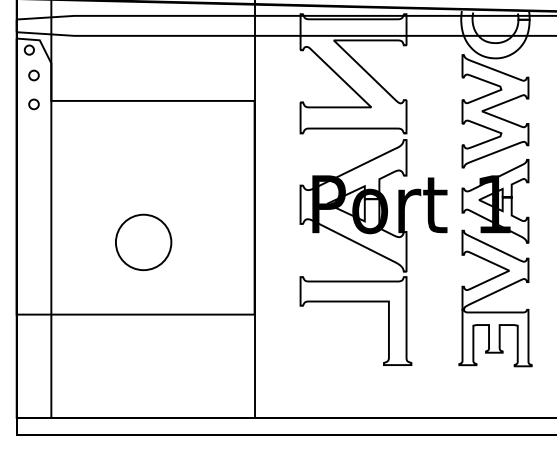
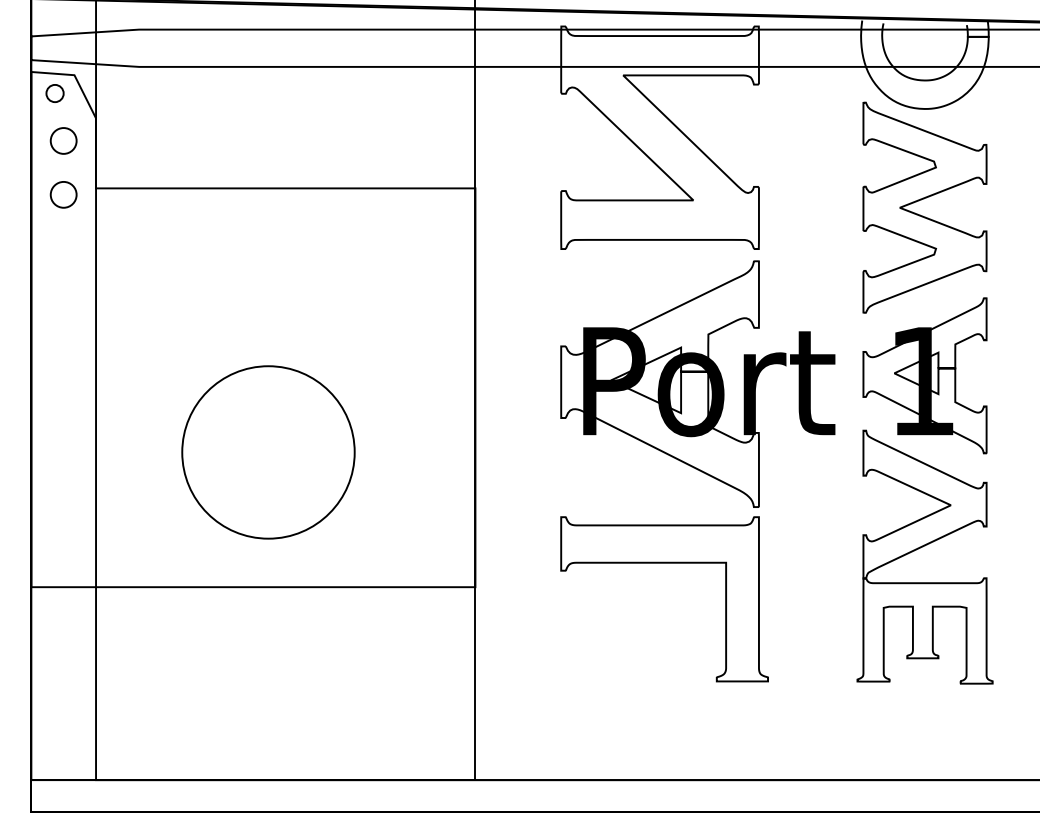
circle: (33, 75) -> (62, 140), size x1.43
circle: (33, 104) -> (62, 195), size x1.43
circle: (143, 242) -> (268, 452), size x1.67

